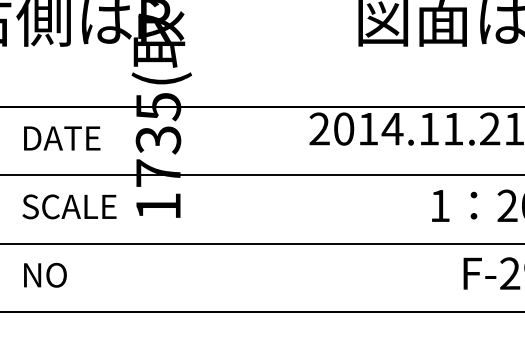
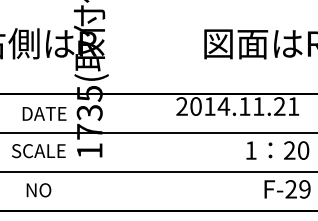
text: (62, 137) -> (44, 113), moved
text: (44, 275) -> (38, 190), moved

